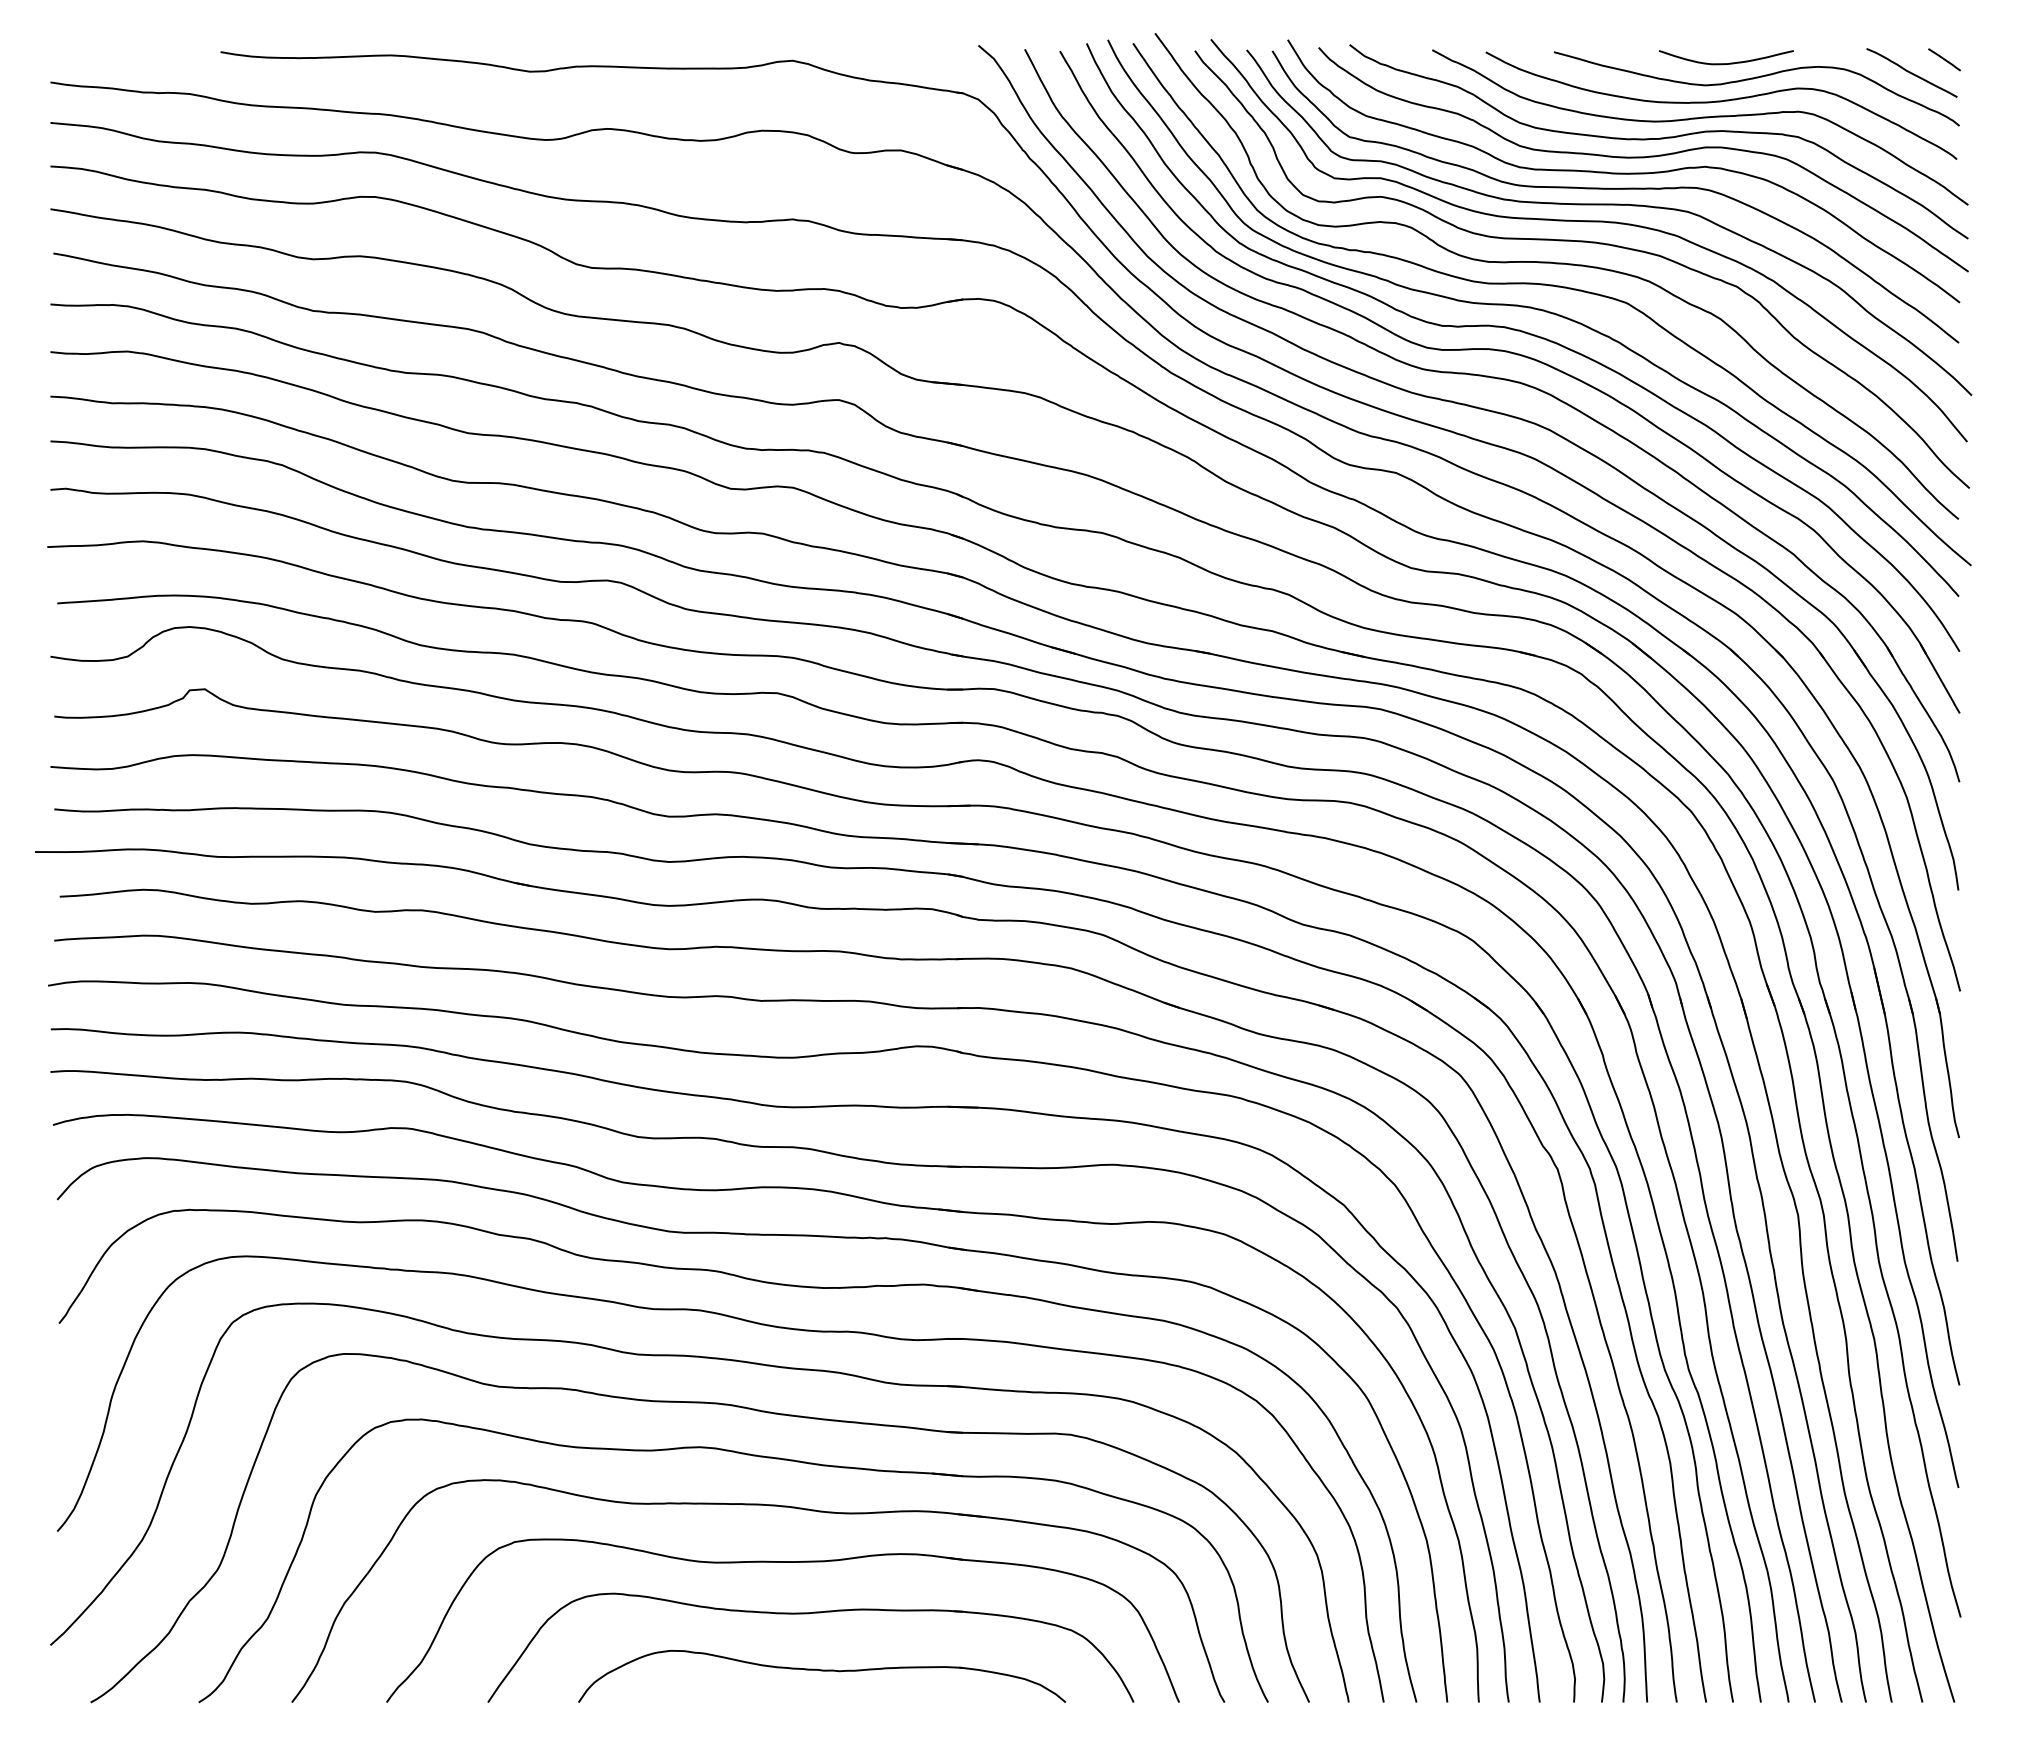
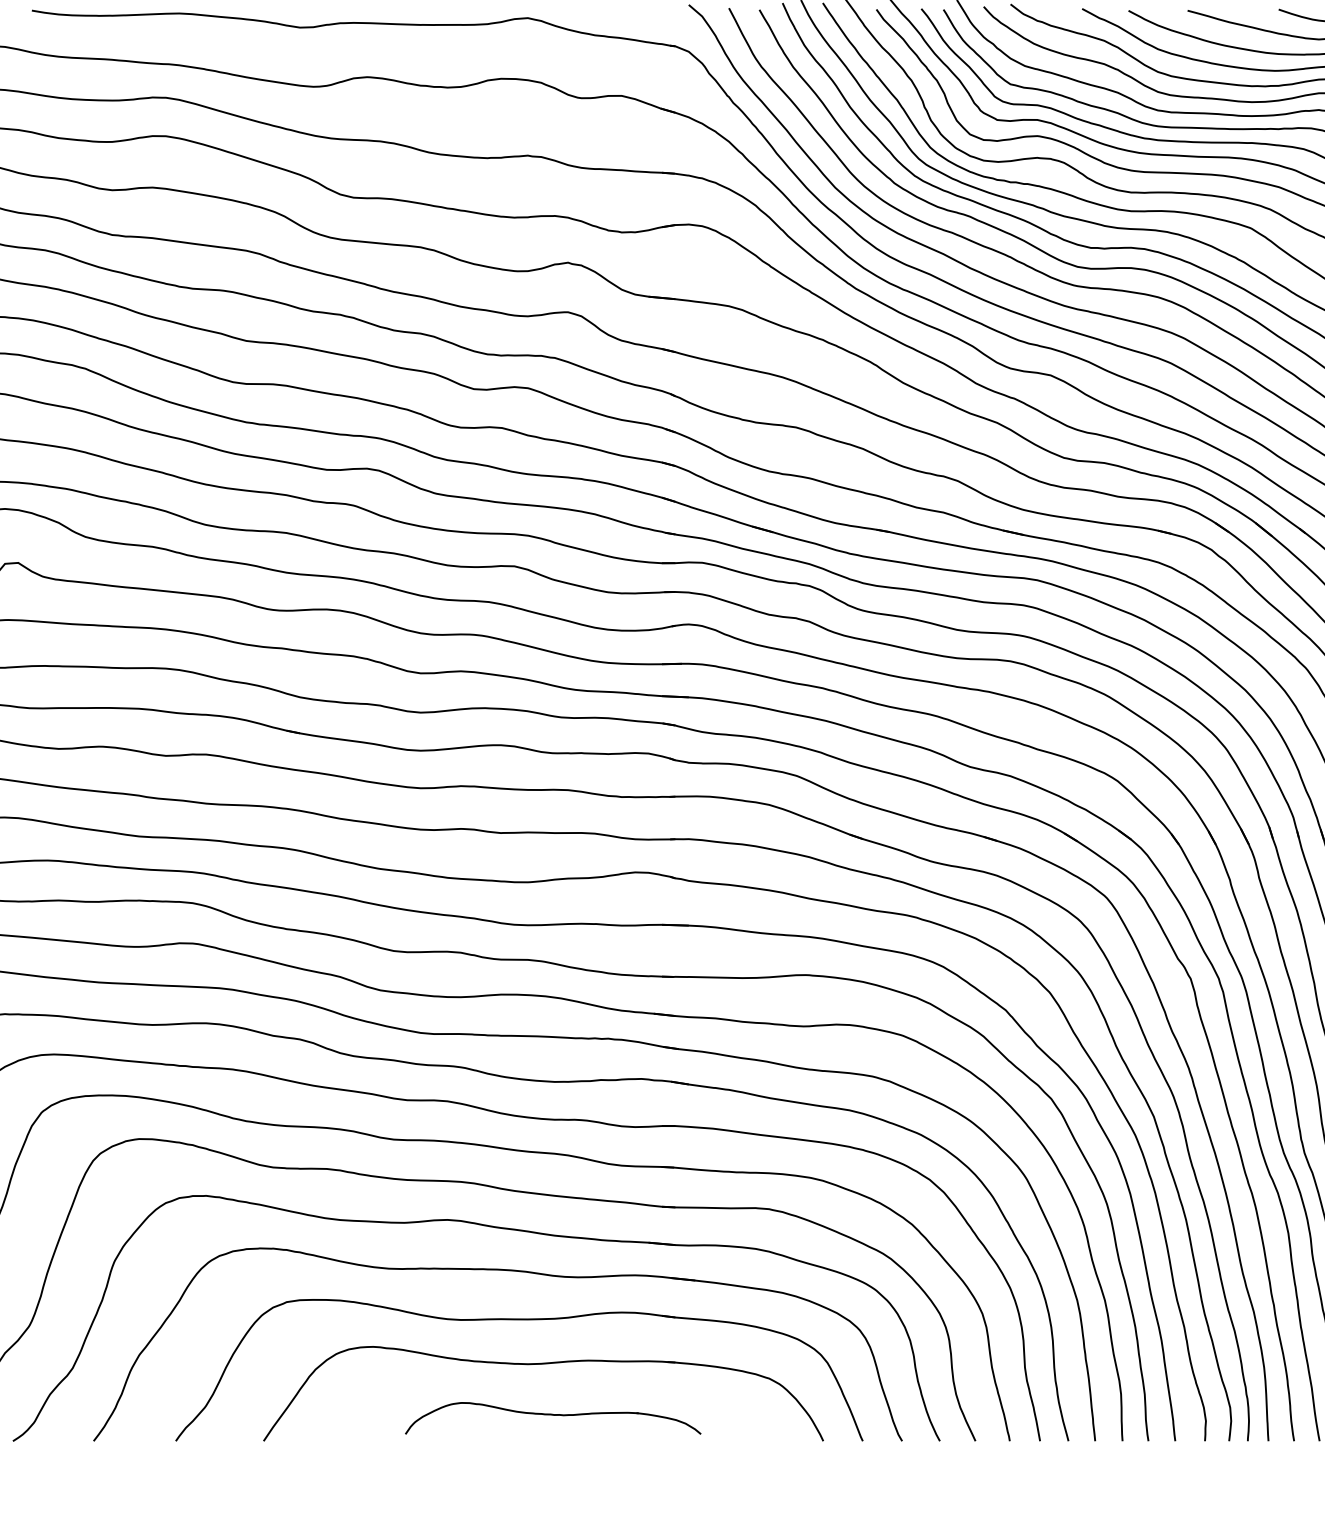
part: (821, 1675) -> (552, 1417), size x0.7

